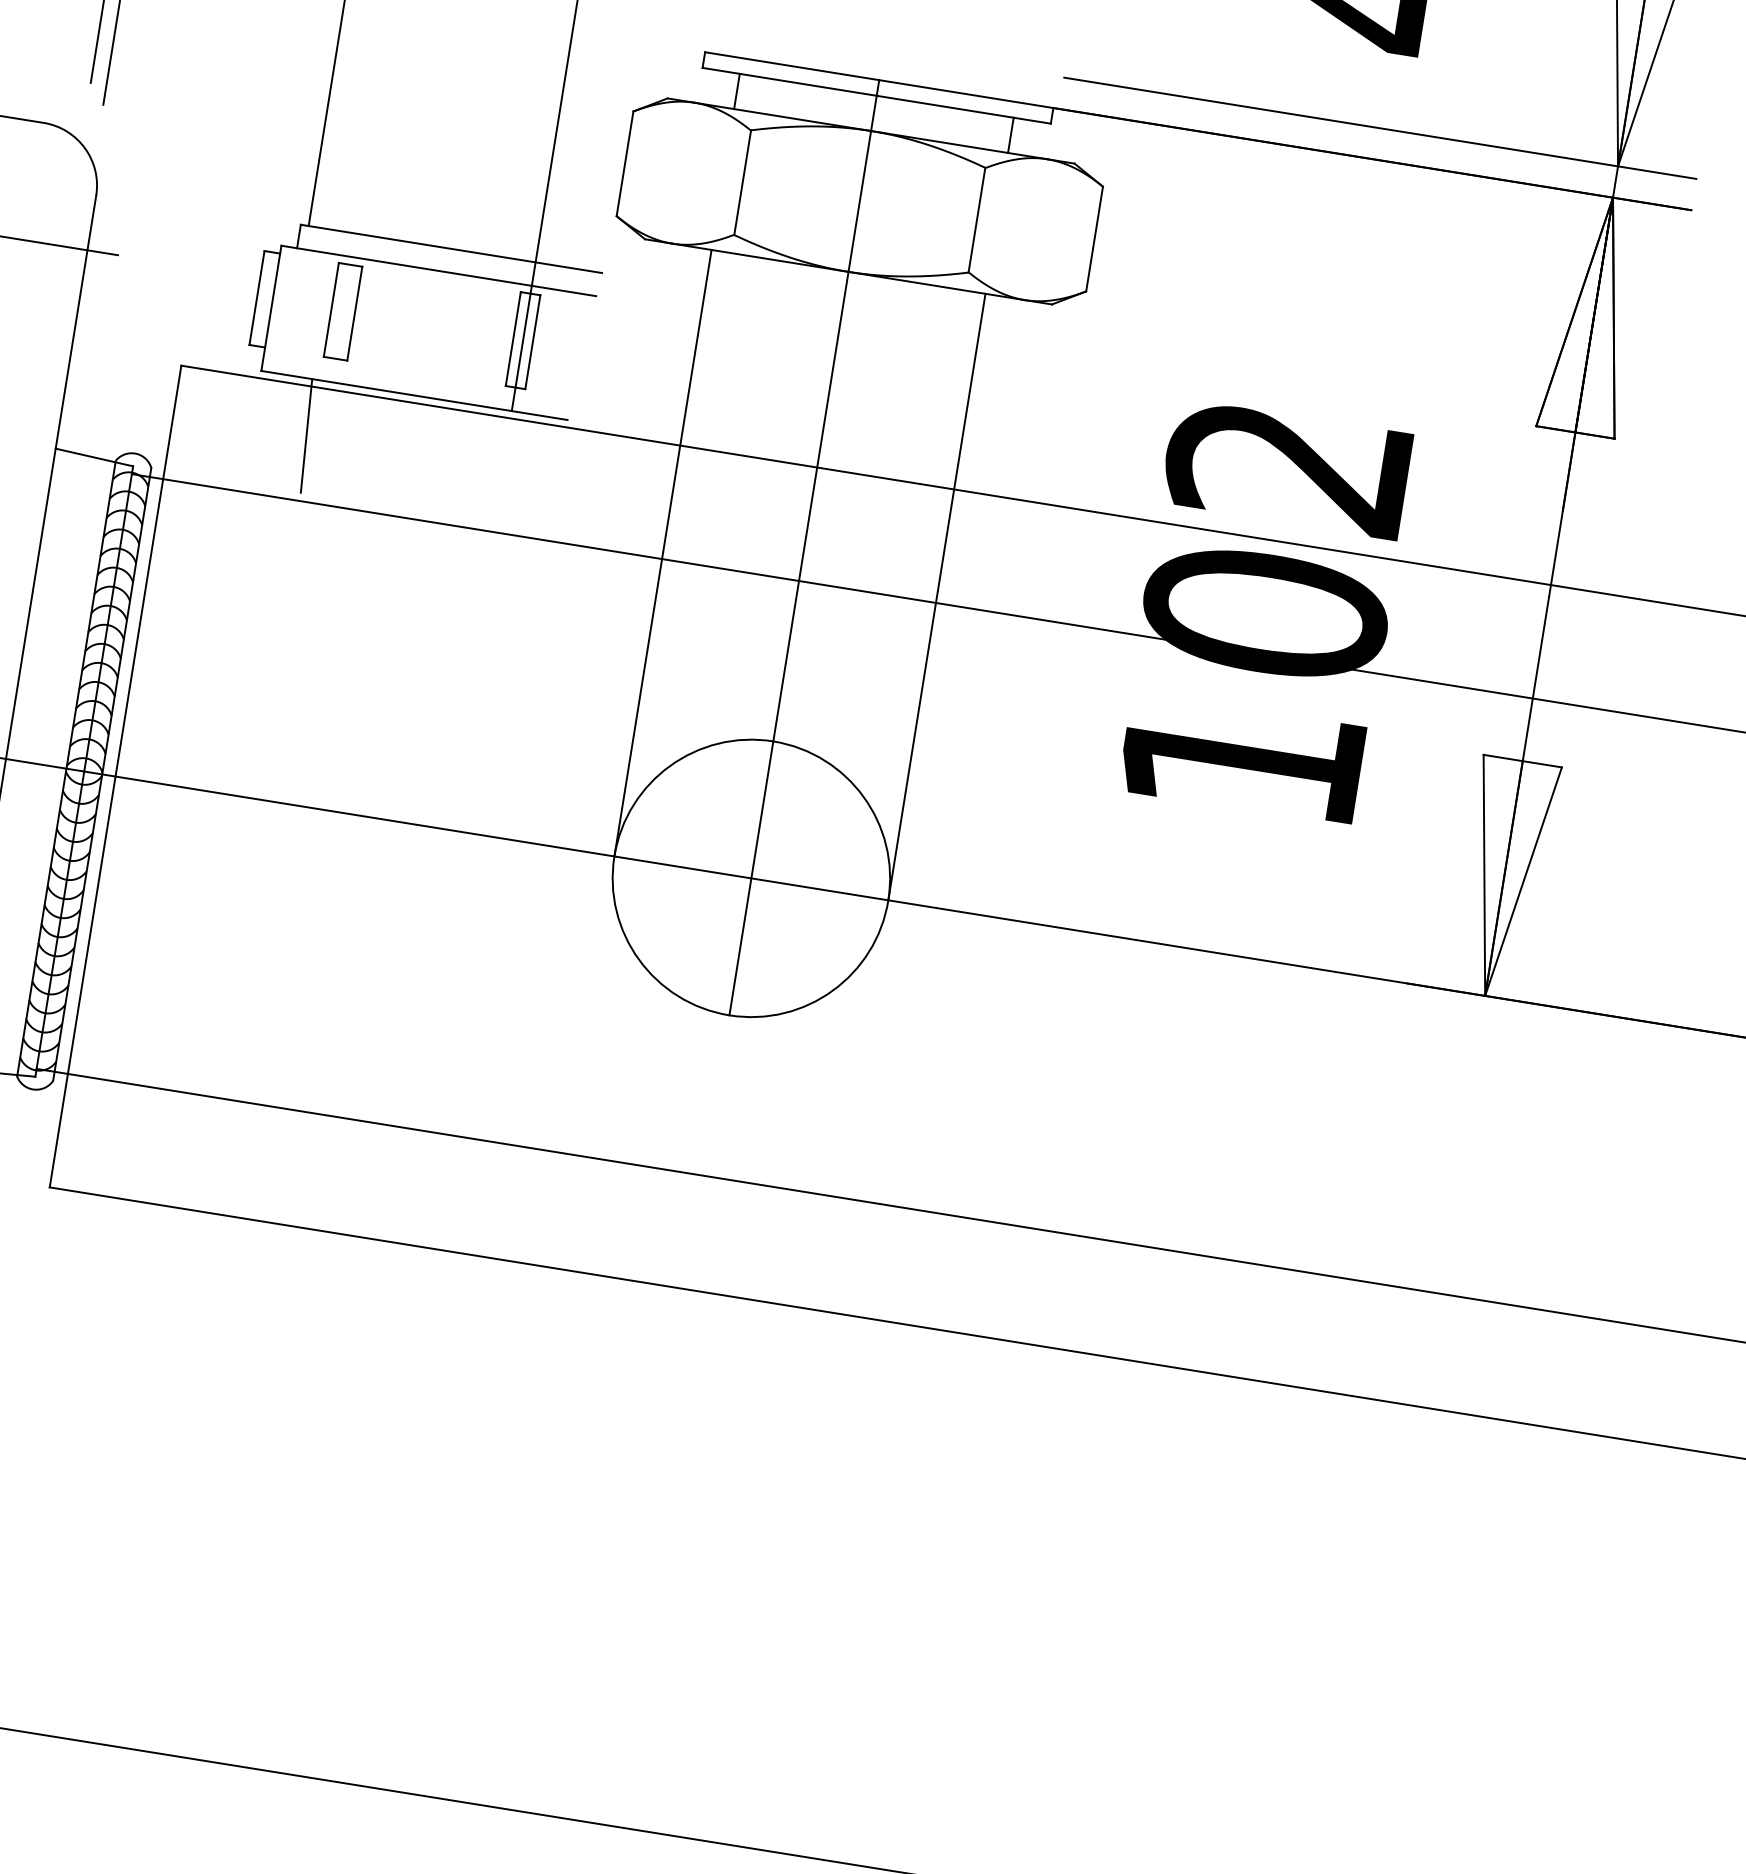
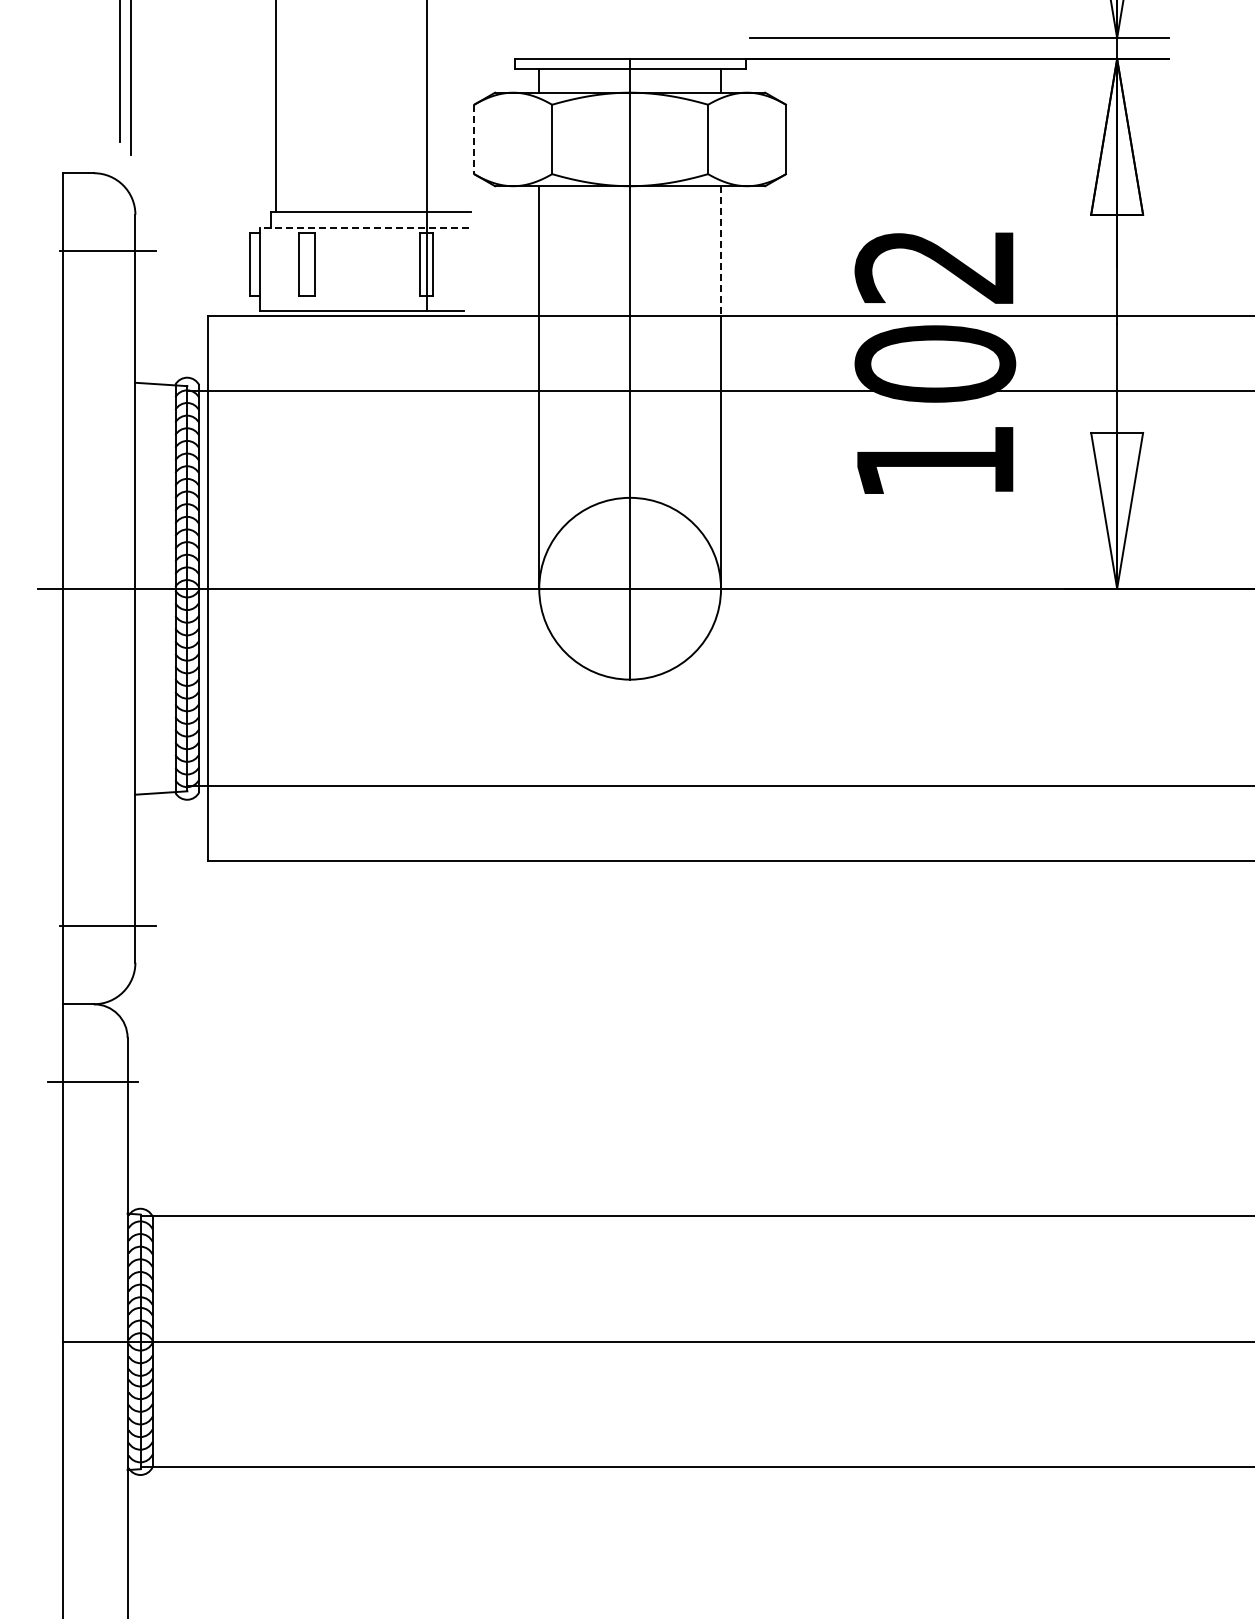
line: (625, 163) -> (474, 139), solid -> dashed
line: (438, 271) -> (364, 228), solid -> dashed
line: (970, 392) -> (721, 251), solid -> dashed
line: (306, 435) -> (296, 348), removed

